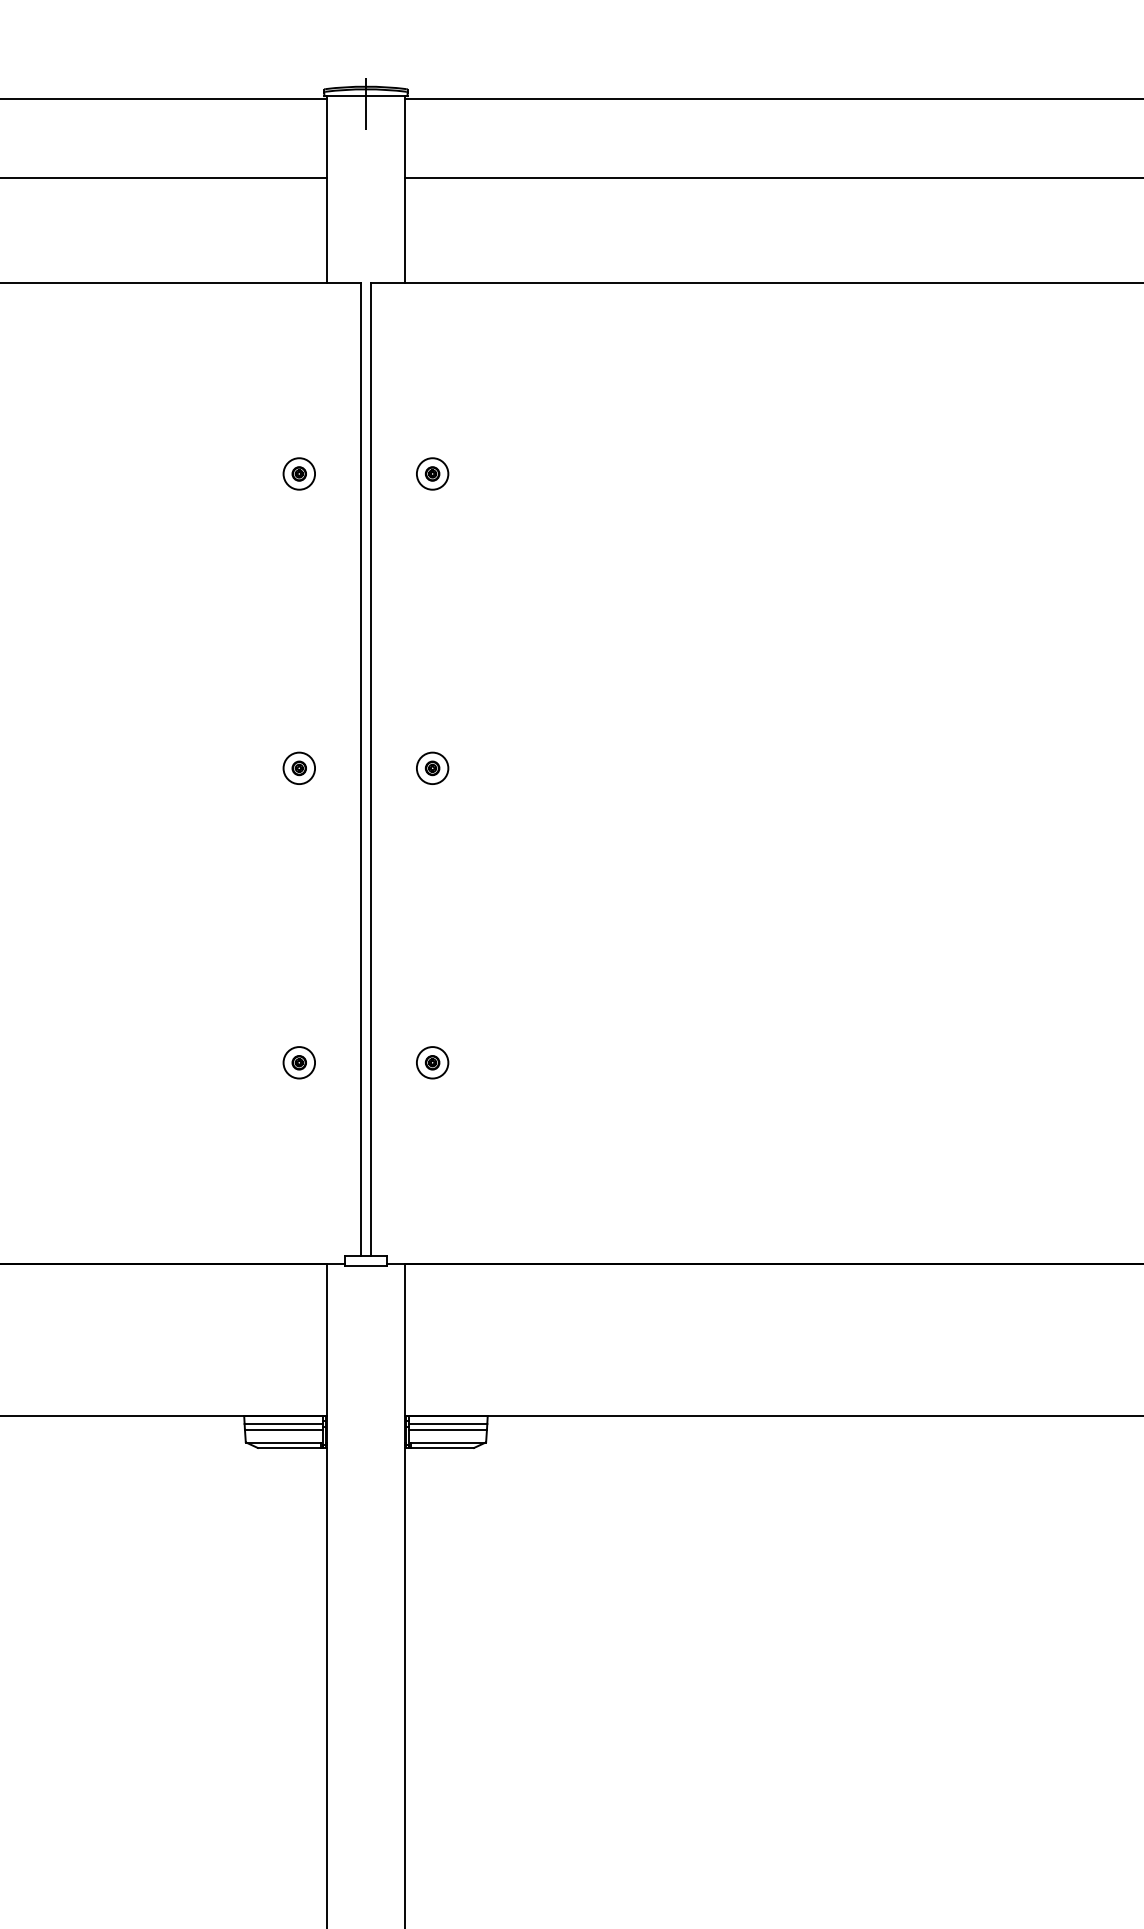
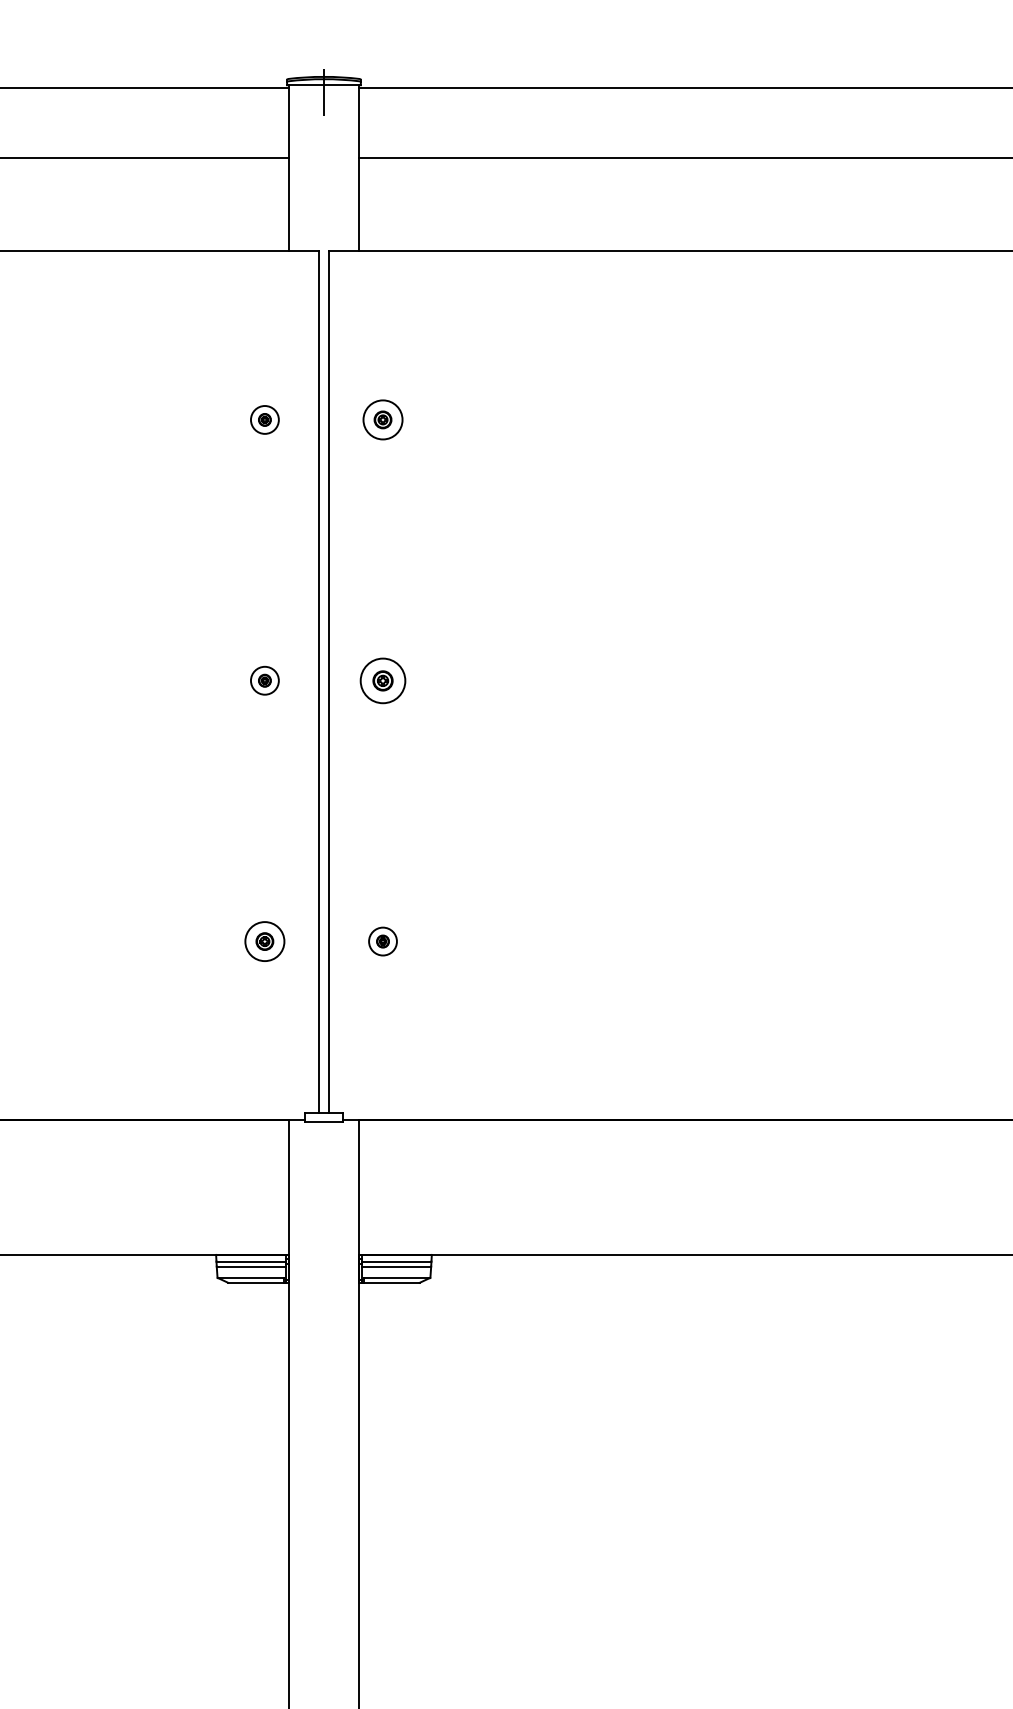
part: (432, 473) -> (382, 419), size x1.4
part: (432, 768) -> (382, 680), size x1.6
part: (298, 1062) -> (264, 941), size x1.4

